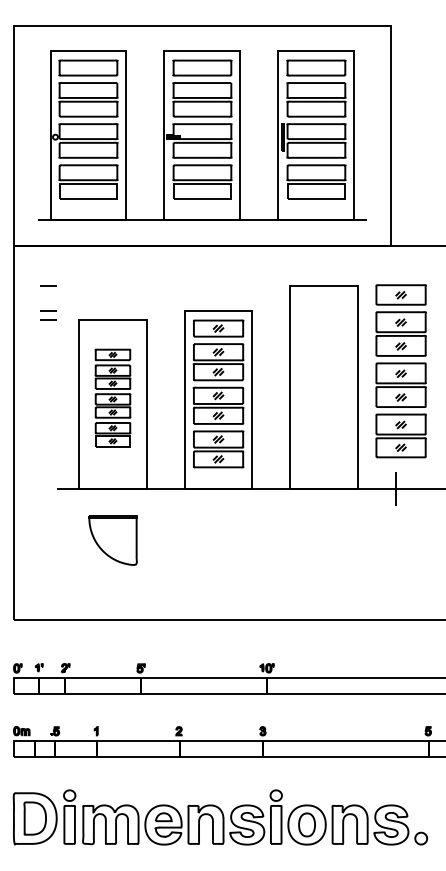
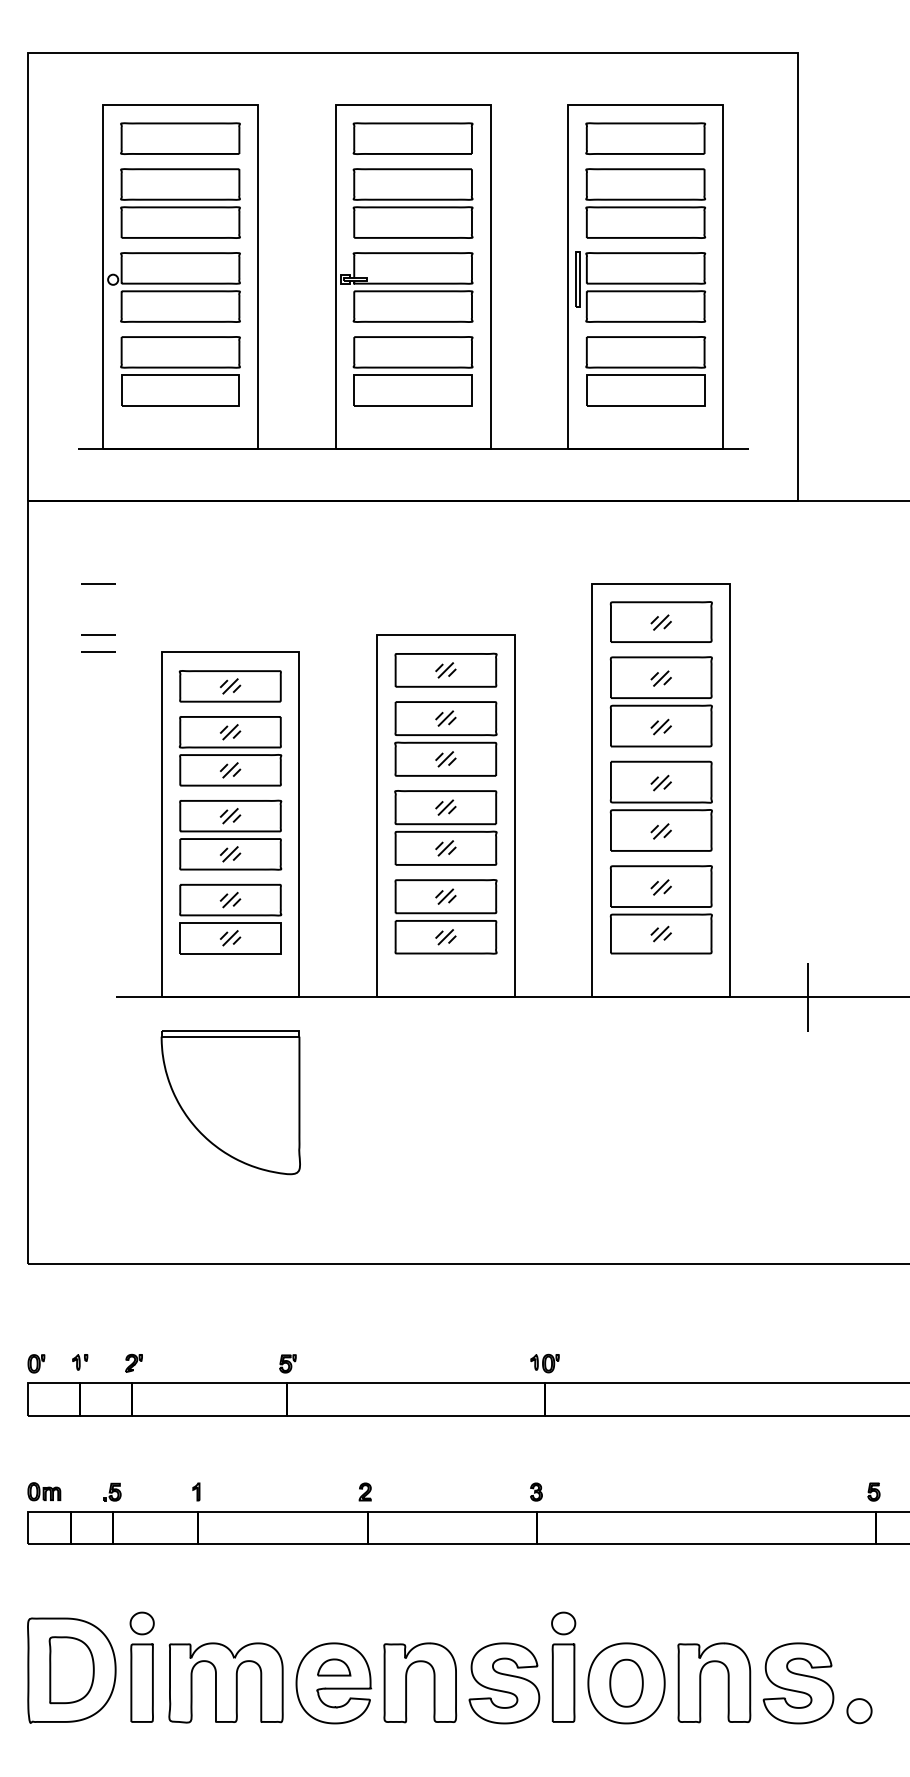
part: (400, 371) -> (660, 778), moved
part: (112, 397) -> (229, 810), size x1.43
part: (112, 540) -> (229, 1102), size x1.43

